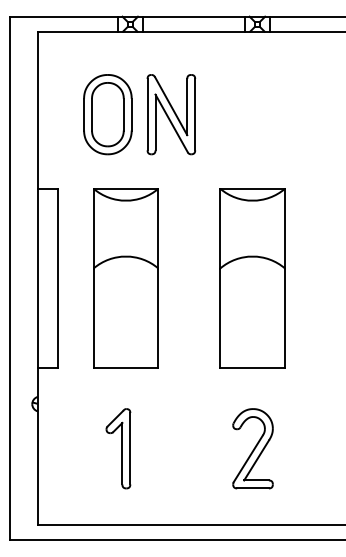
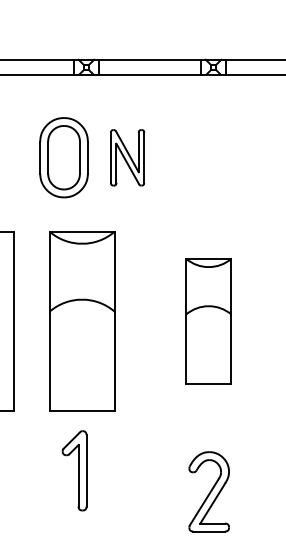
part: (171, 114) -> (127, 157), size x0.7
part: (252, 278) -> (208, 321), size x0.7
part: (118, 448) -> (74, 470), moved

